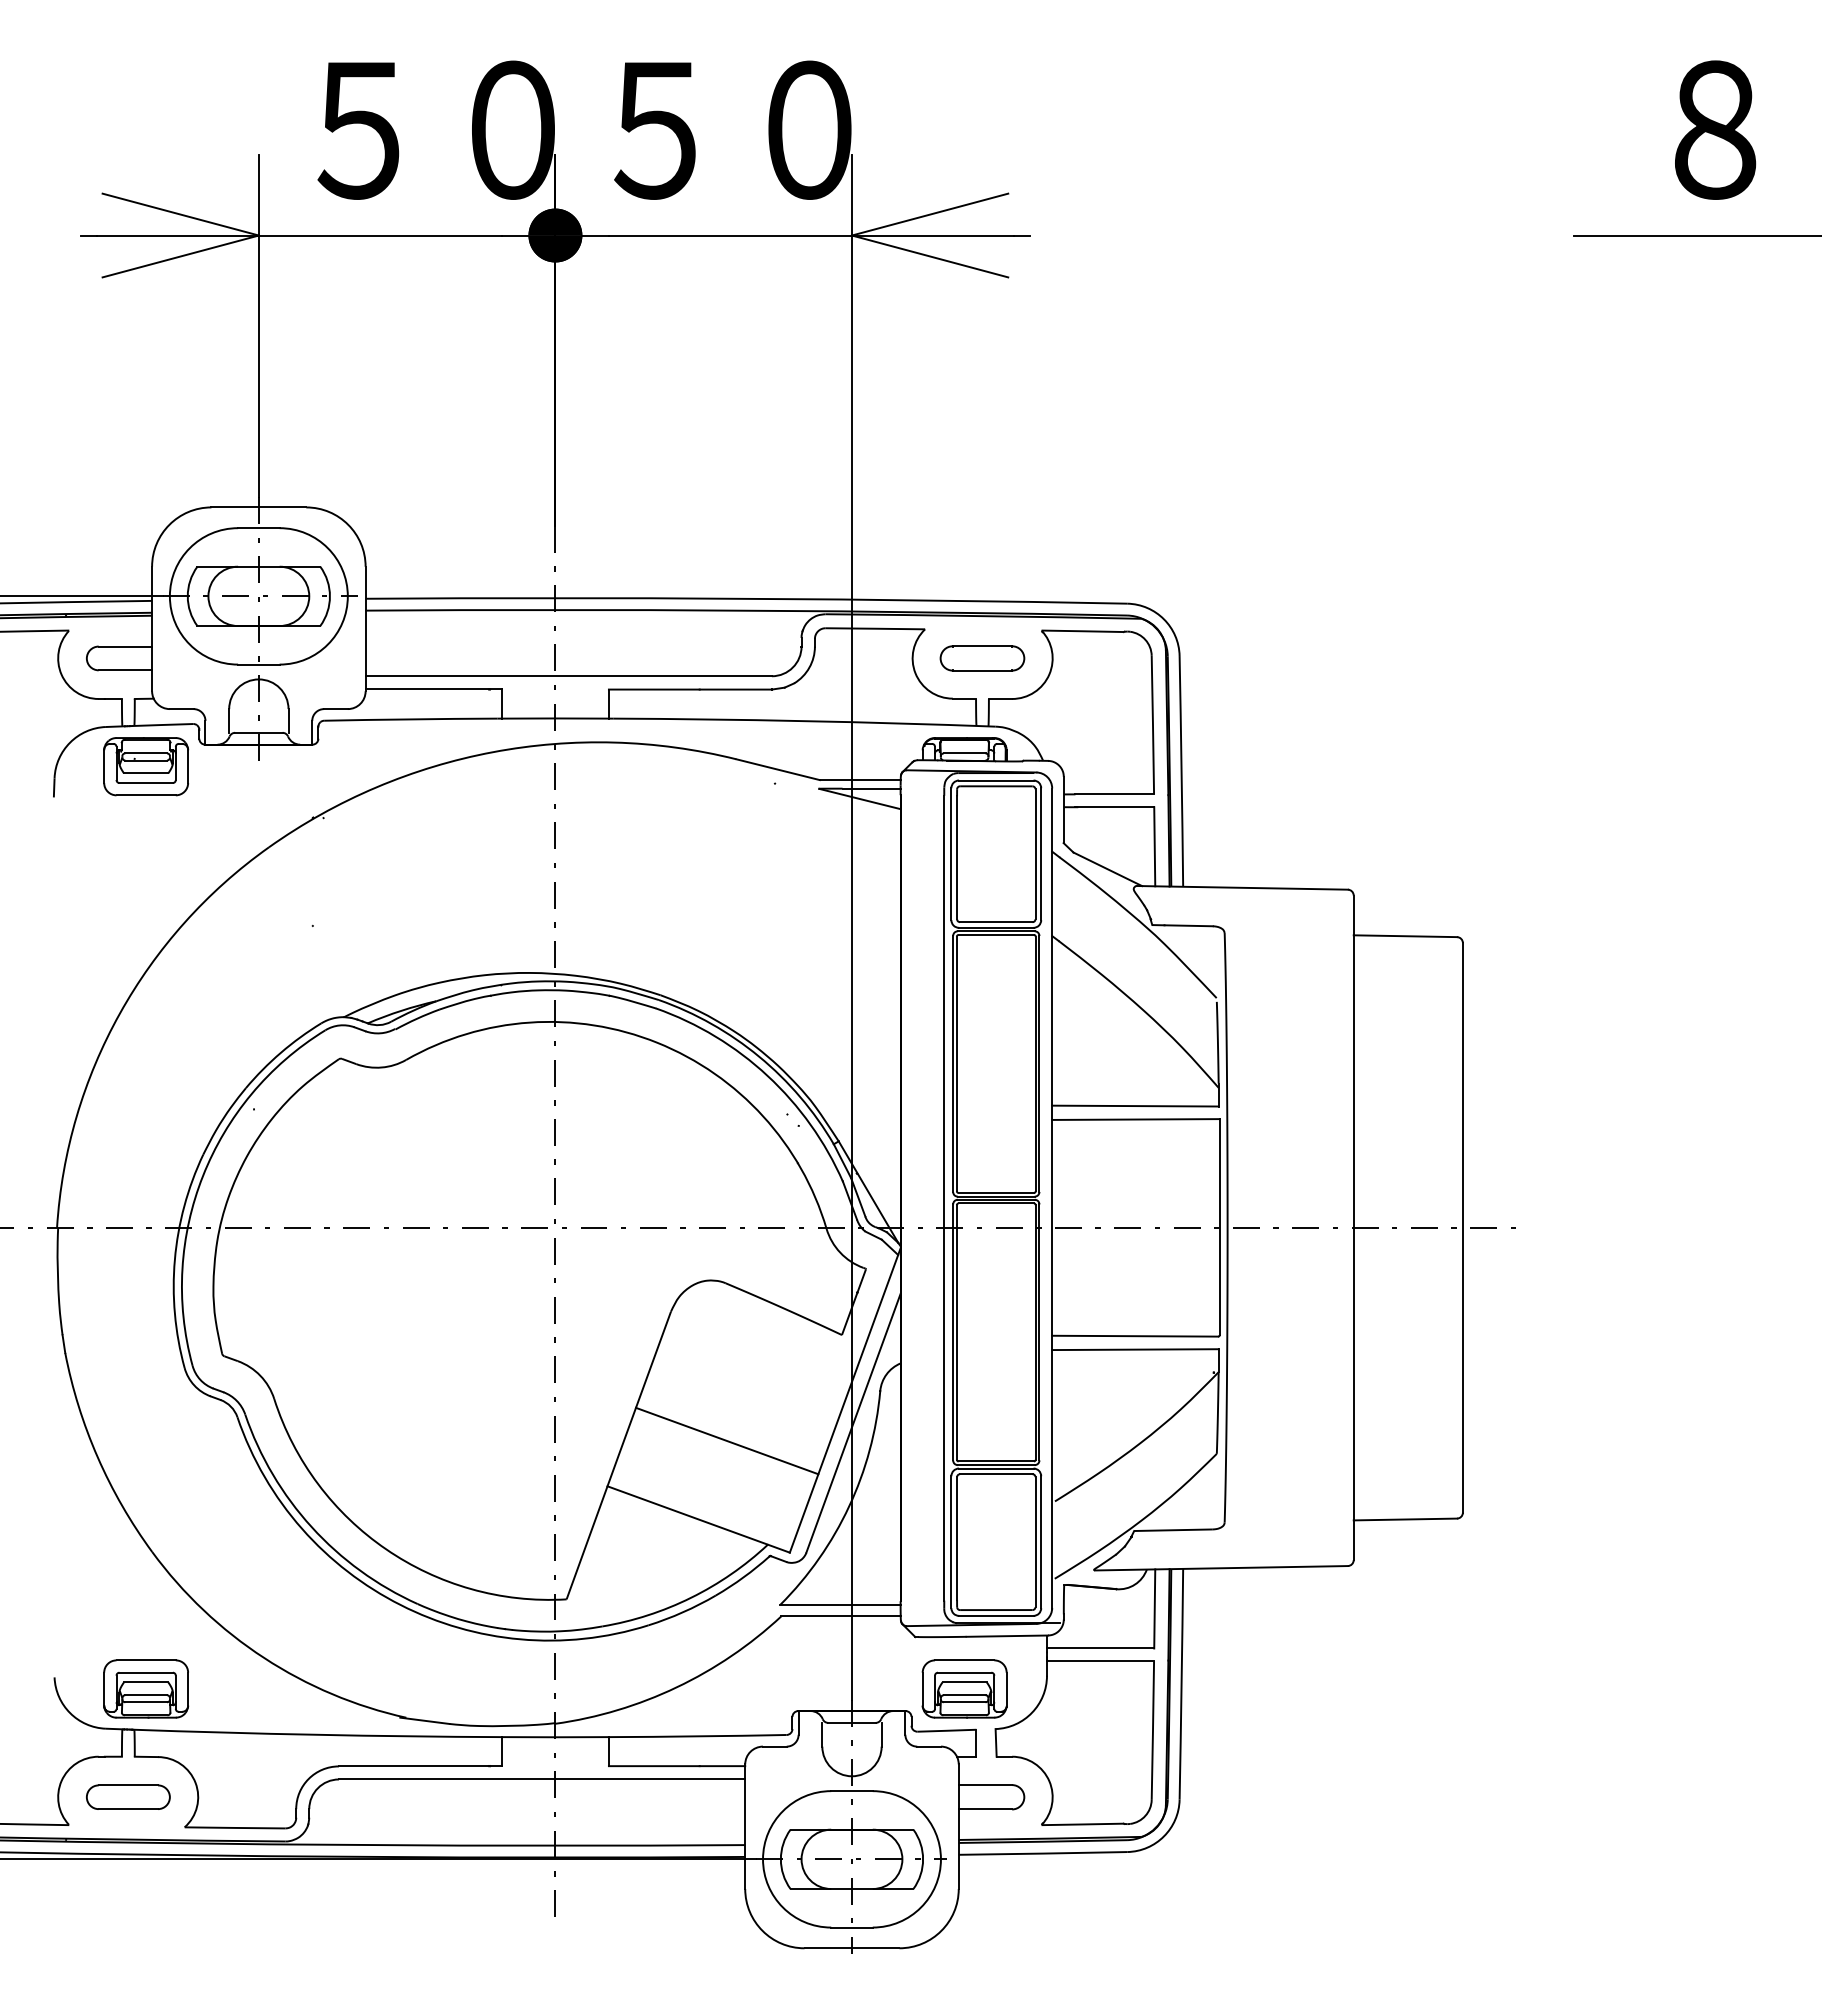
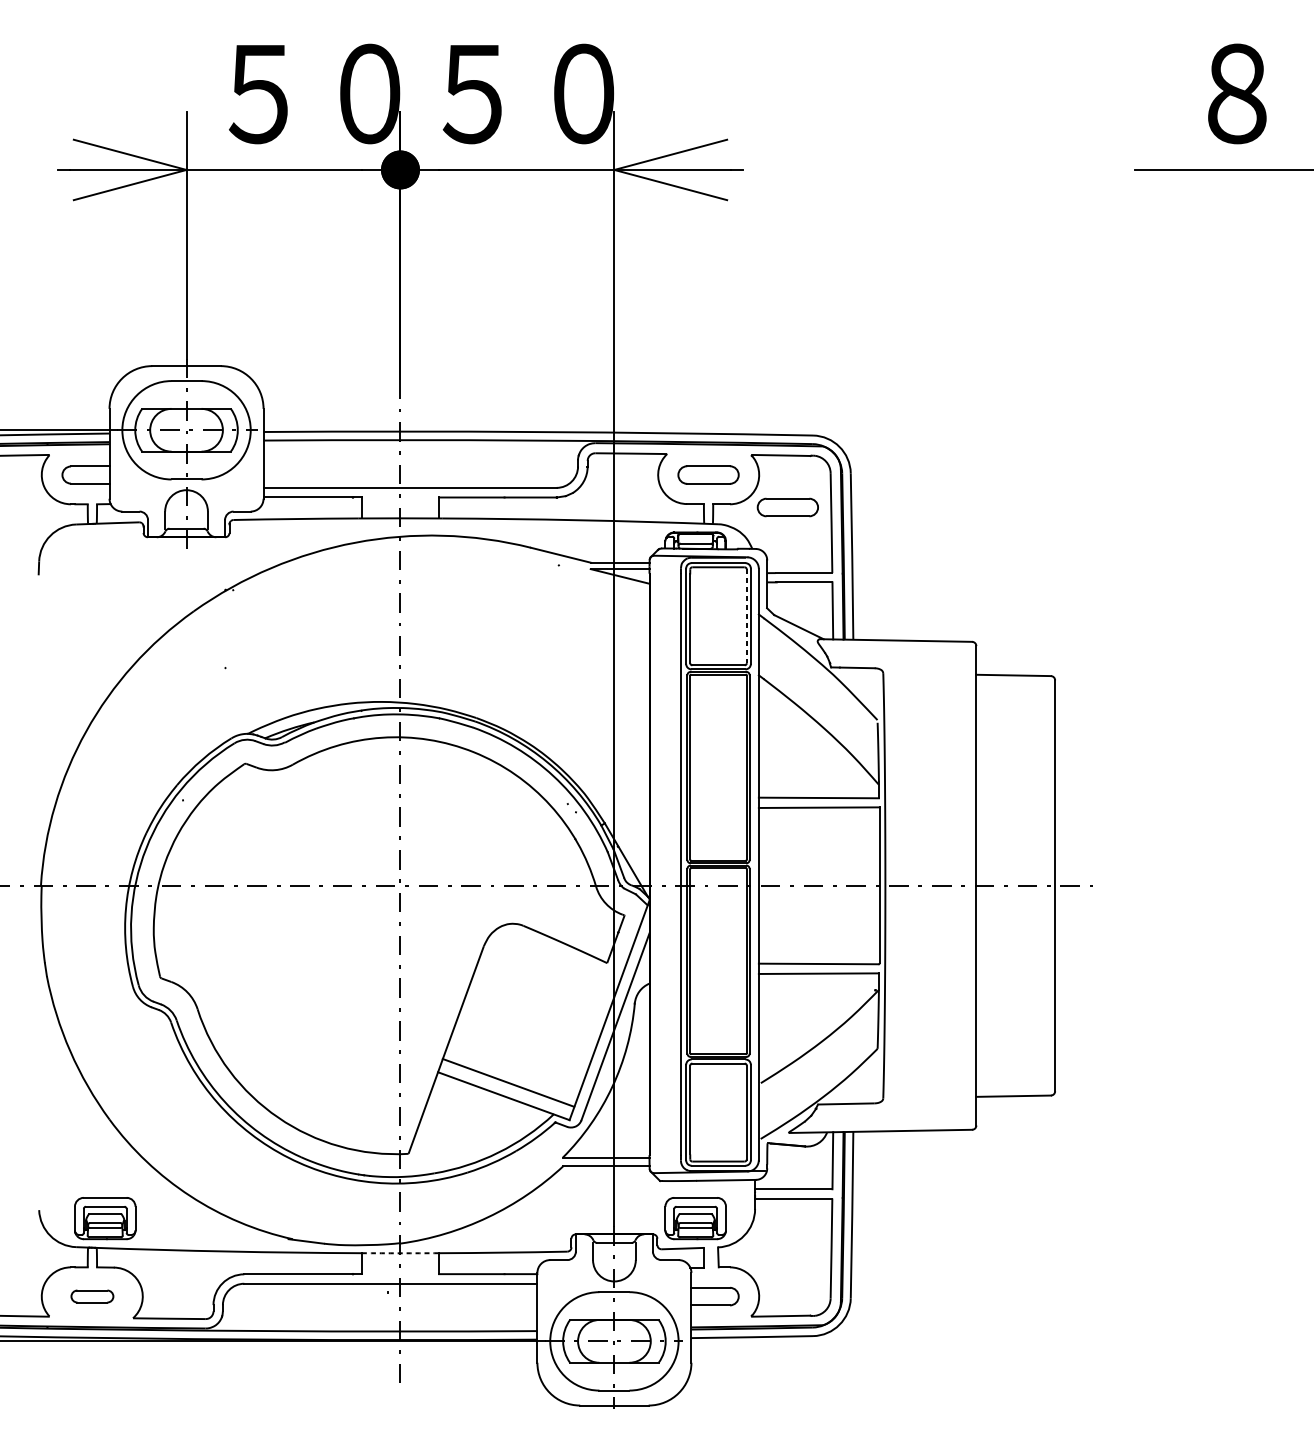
part: (1092, 703) -> (787, 507), added
part: (146, 766) -> (105, 553), removed
line: (1035, 854) -> (746, 616), solid -> dashed
line: (727, 1440) -> (508, 1082), moved
arc: (555, 1737) -> (400, 1253), solid -> dashed
part: (128, 1796) -> (92, 1296), size x0.7

